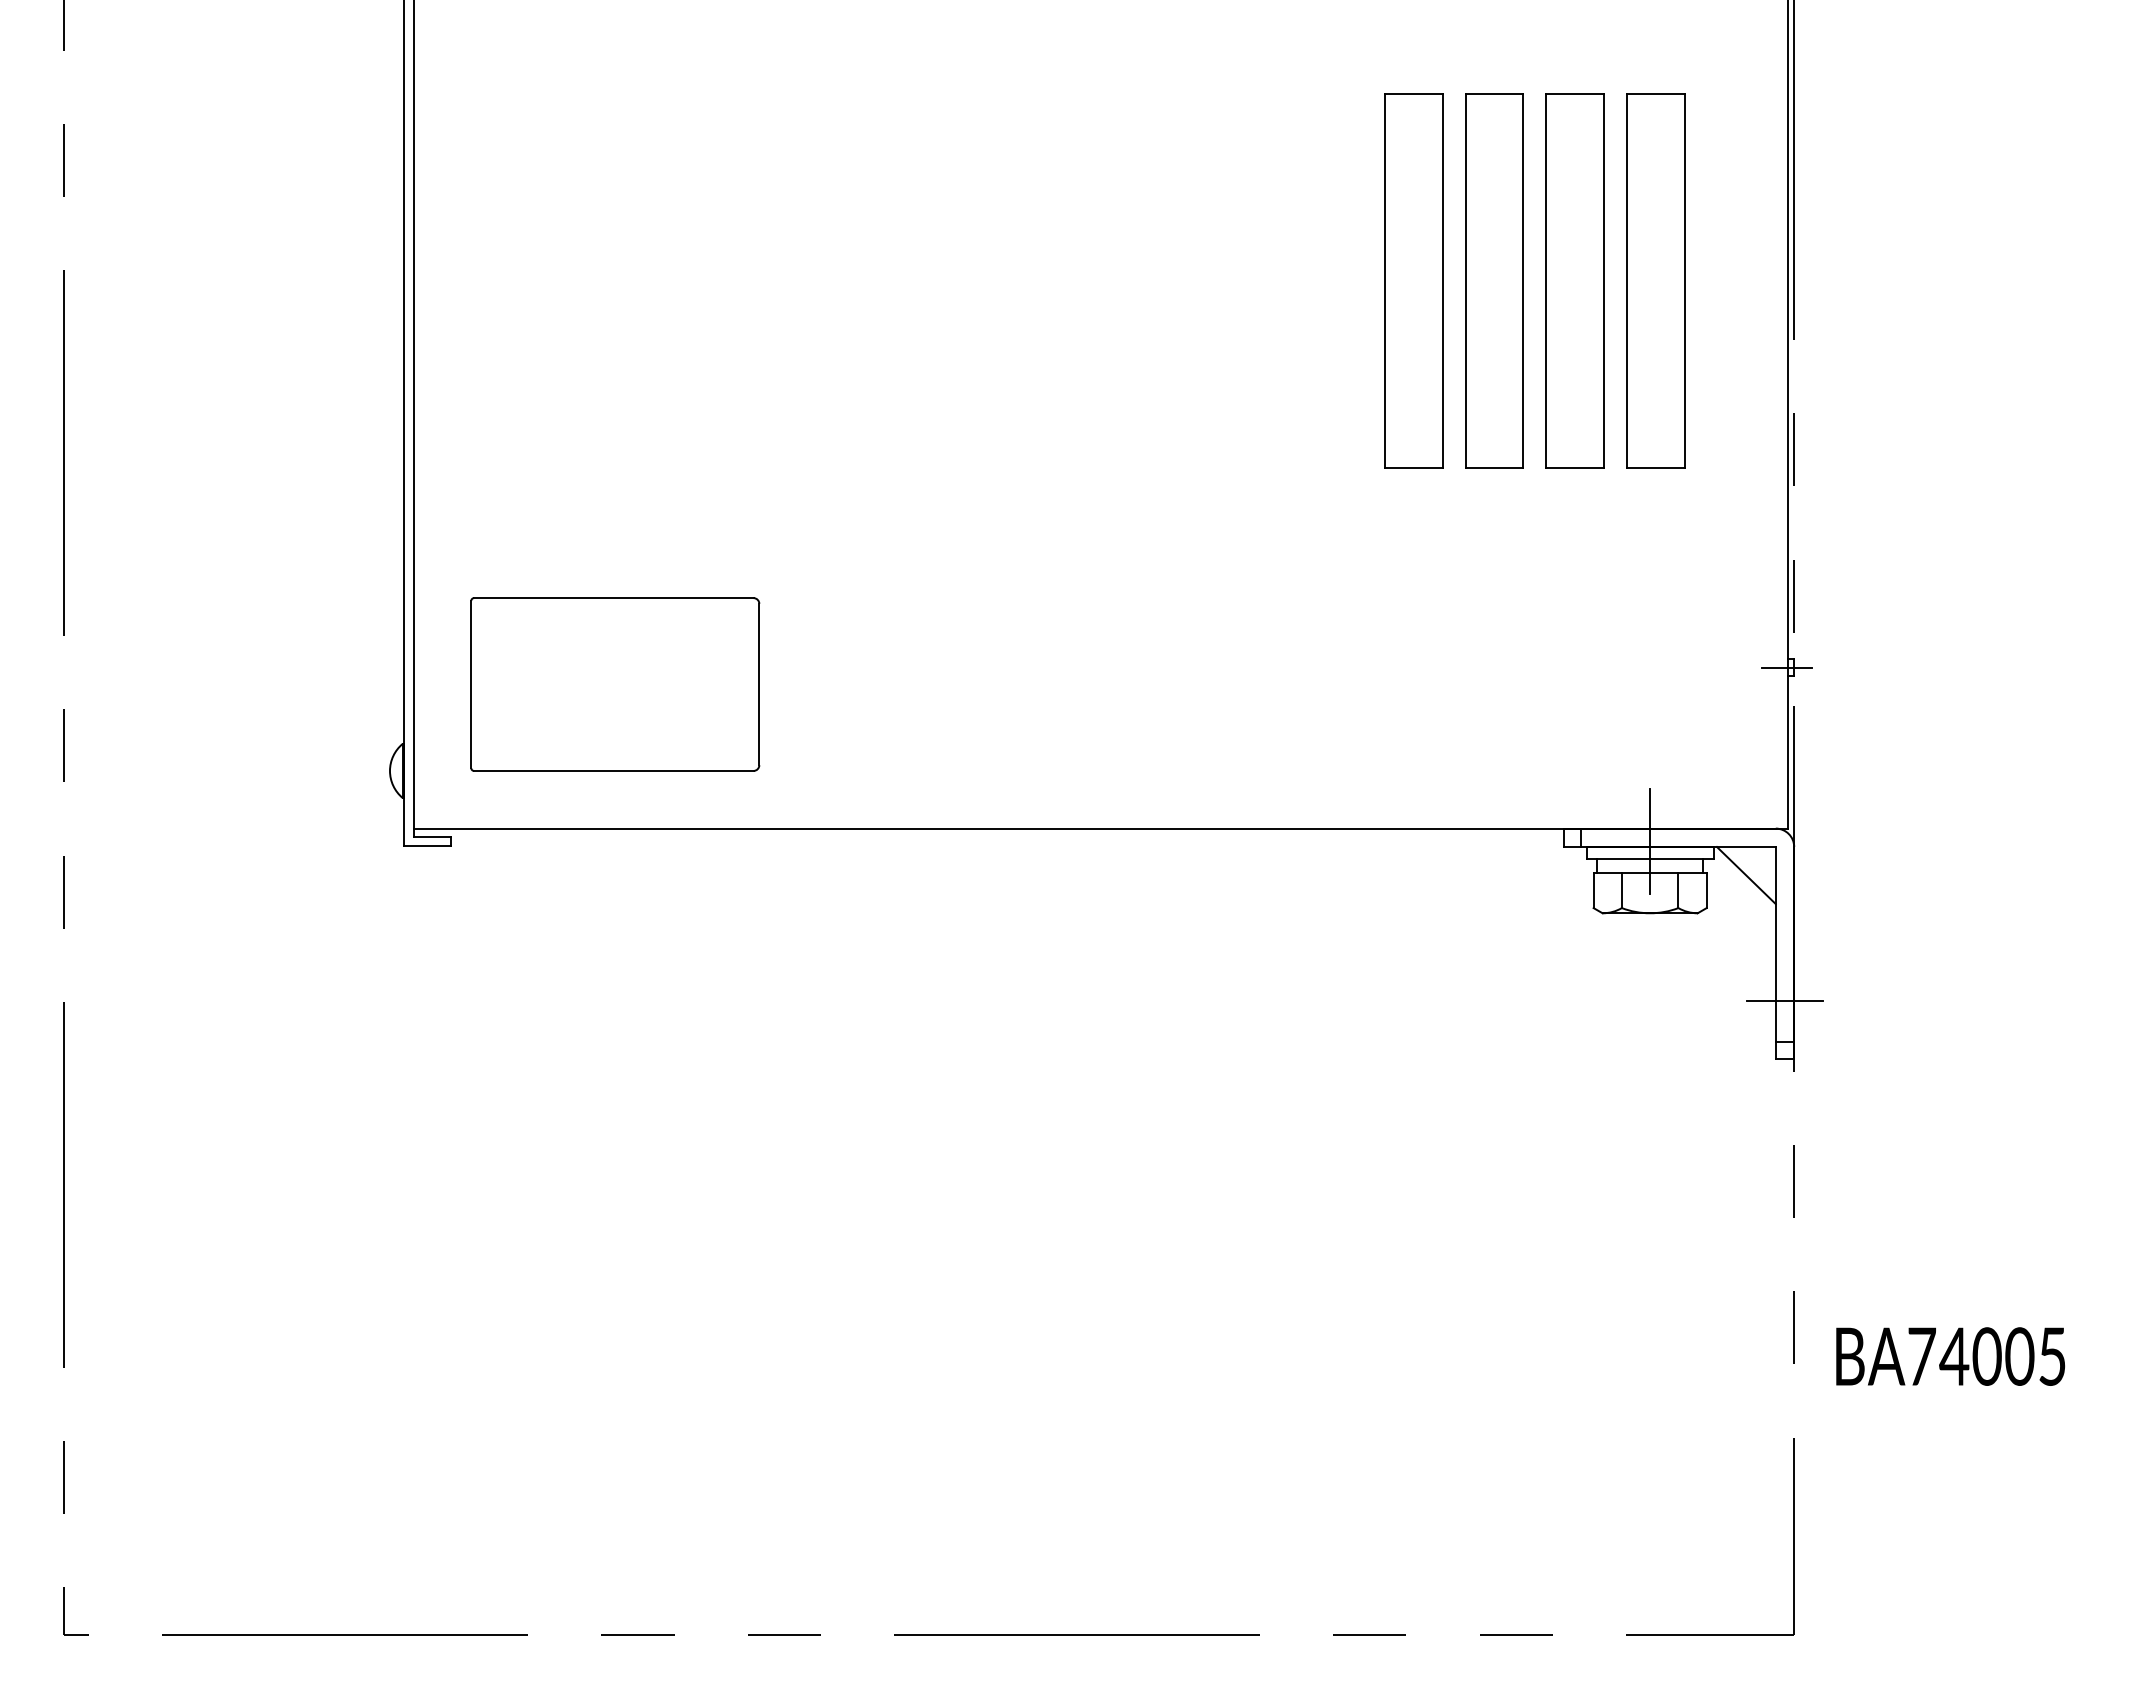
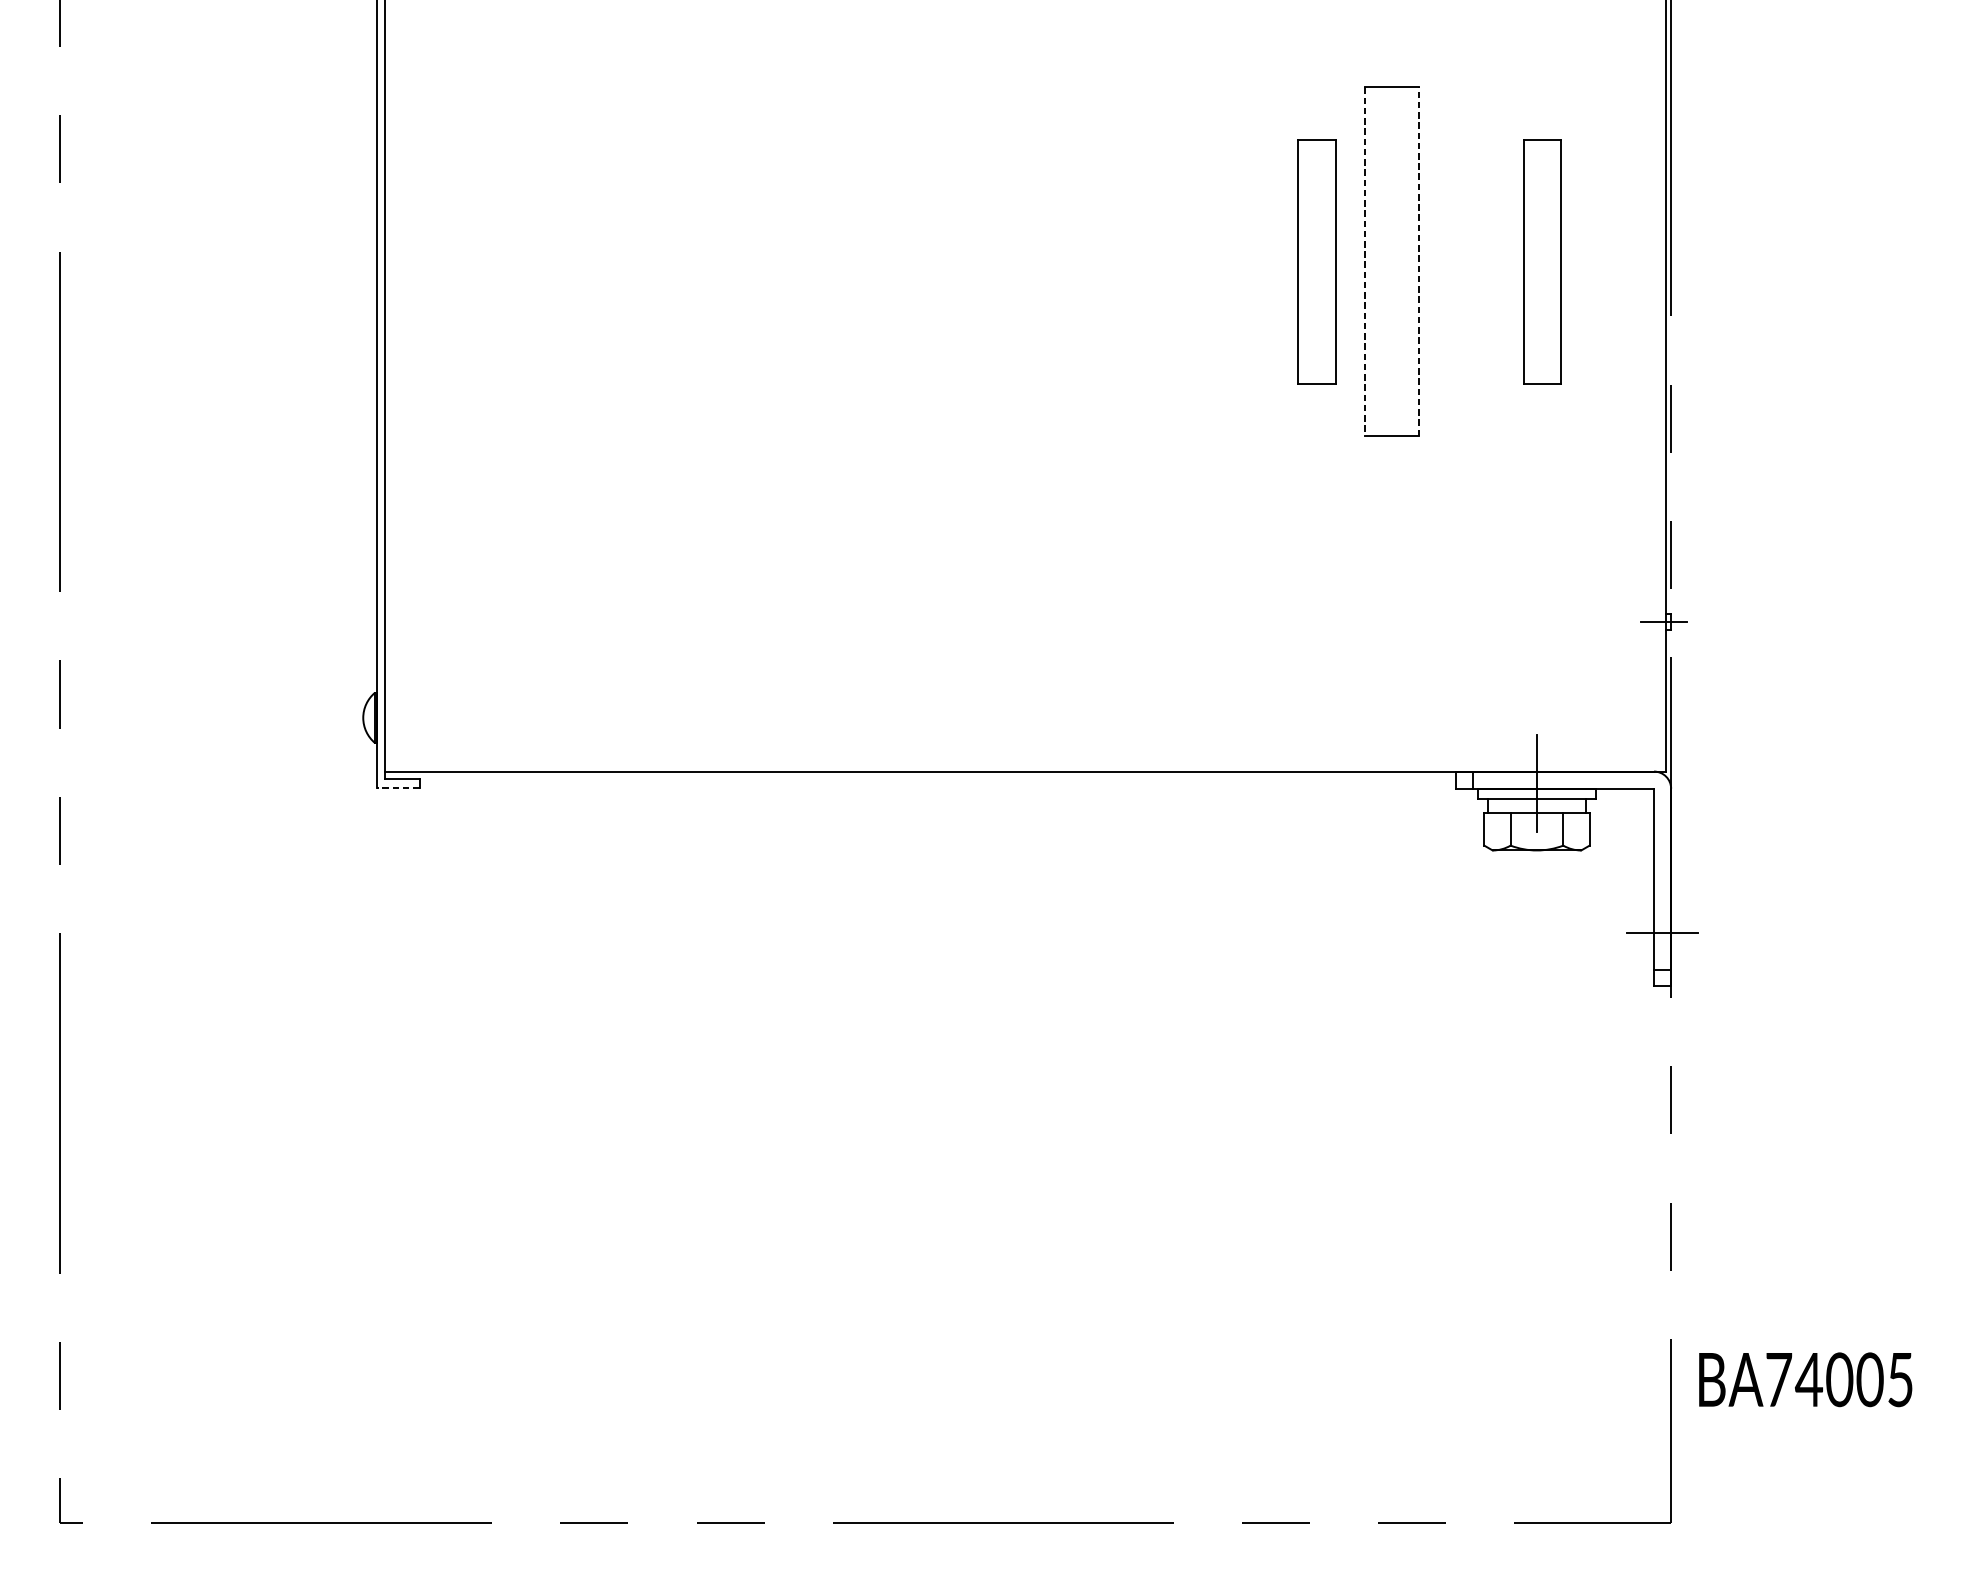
part: (1413, 280) -> (1316, 261), size x0.7
line: (1523, 280) -> (1419, 261), solid -> dashed
part: (1574, 280) -> (1466, 261), removed
part: (1655, 280) -> (1541, 261), size x0.7
line: (1465, 281) -> (1364, 262), solid -> dashed
part: (615, 684) -> (573, 637), removed
line: (426, 845) -> (397, 787), solid -> dashed
line: (1745, 875) -> (1625, 815), removed
text: (1950, 1356) -> (1805, 1379), moved

